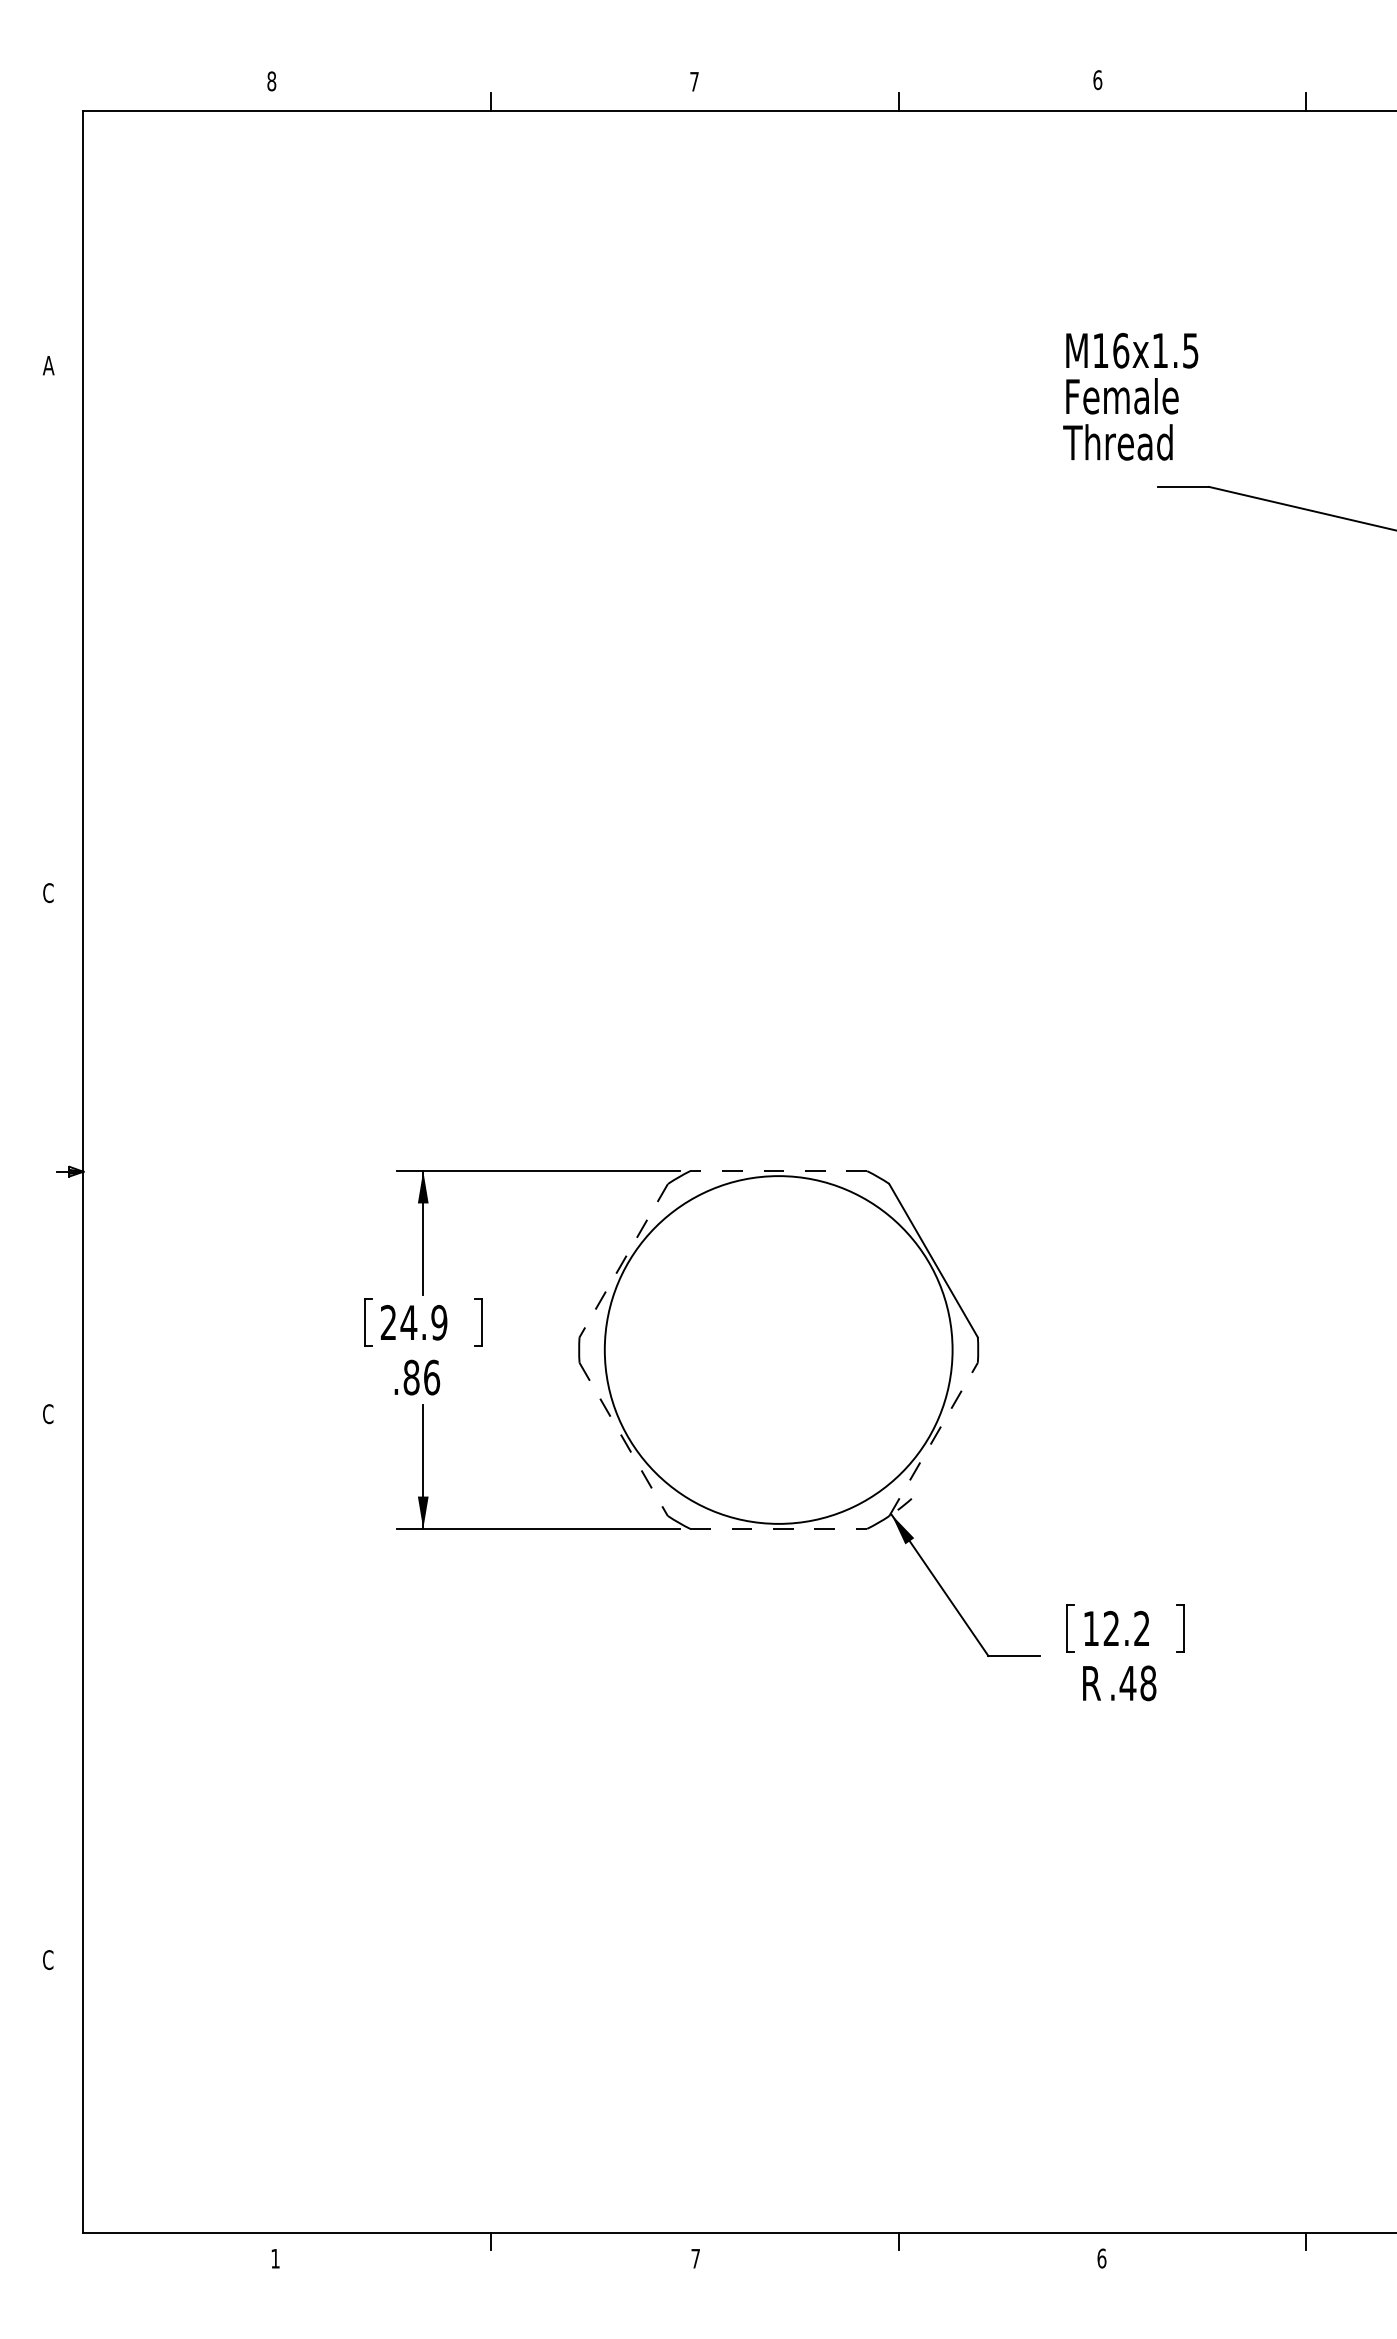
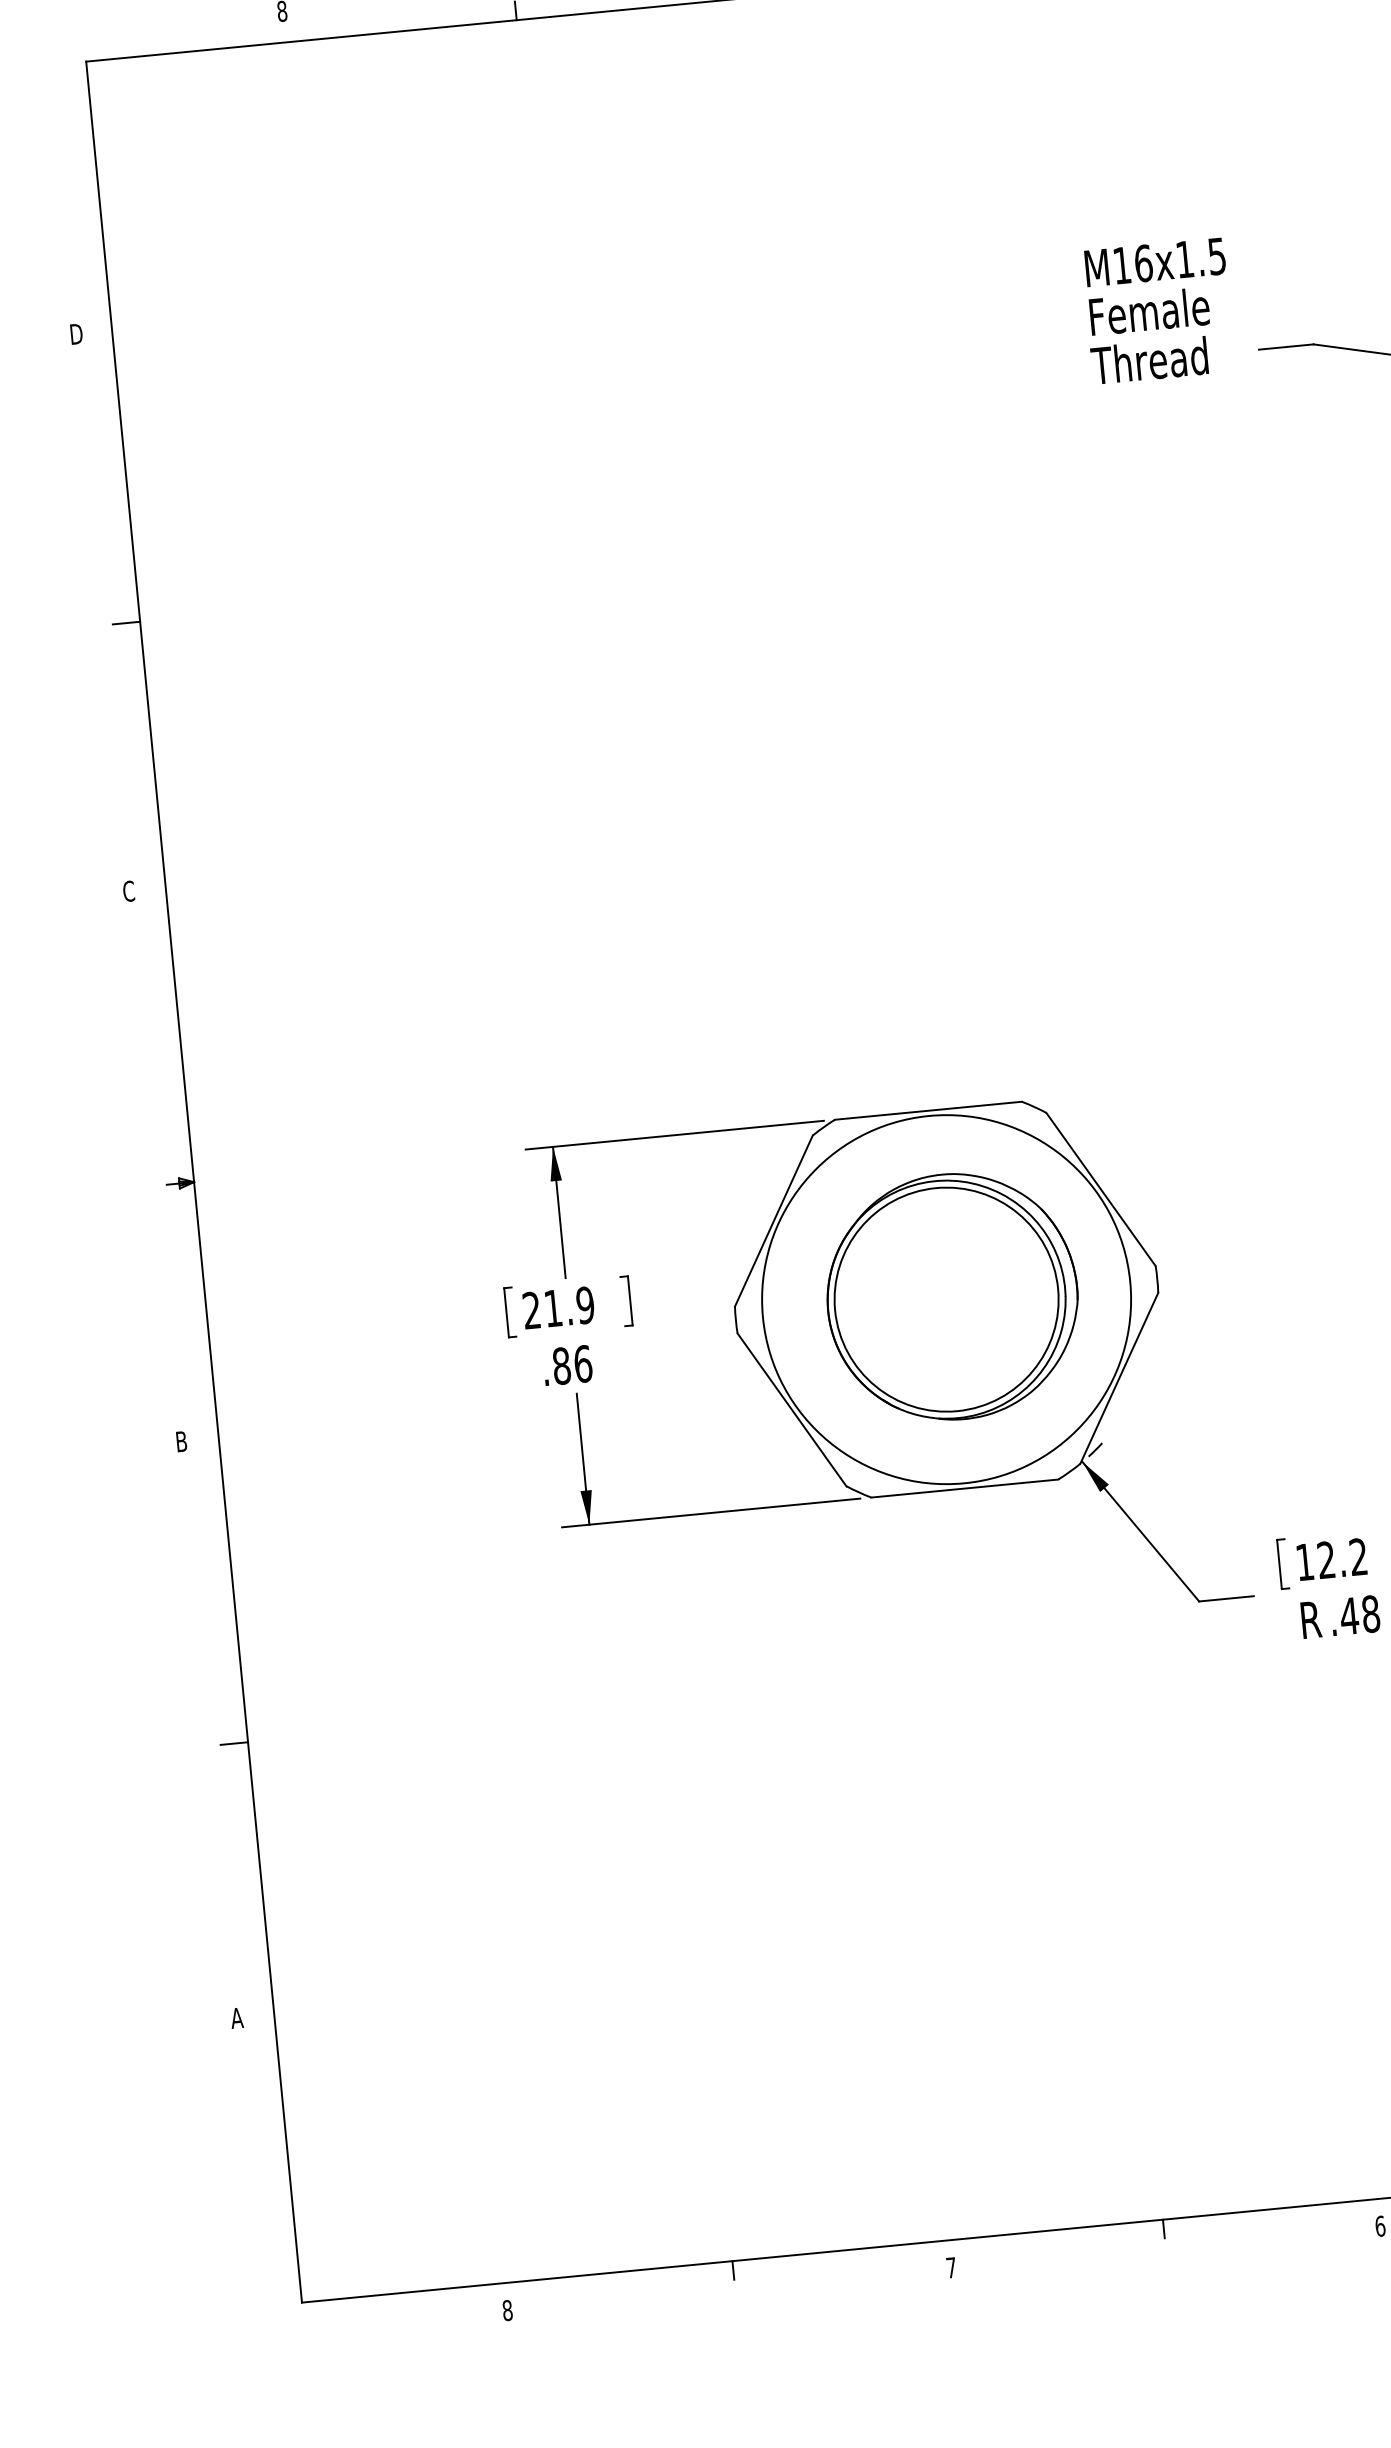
text: (49, 365) -> (76, 334), A -> D
text: (1130, 396) -> (1158, 310), moved
line: (70, 641) -> (126, 623), added
line: (778, 1171) -> (928, 1111), dashed -> solid
line: (623, 1260) -> (773, 1220), dashed -> solid
text: (408, 1322) -> (552, 1308), 24.9 -> 21.9
part: (784, 1347) -> (952, 1296), added
text: (48, 1414) -> (181, 1442), C -> B
line: (623, 1439) -> (791, 1409), dashed -> solid
line: (933, 1439) -> (1119, 1378), dashed -> solid
line: (779, 1528) -> (965, 1488), dashed -> solid
line: (70, 1702) -> (234, 1743), added
text: (47, 1959) -> (236, 2017), C -> A
text: (275, 2258) -> (507, 2310), 1 -> 8

